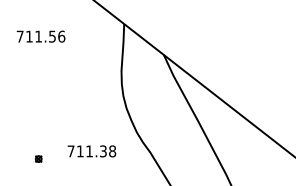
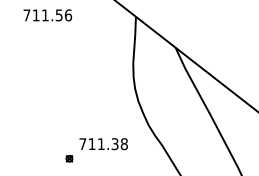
text: (40, 36) -> (47, 15), moved
part: (38, 158) -> (69, 158), moved

